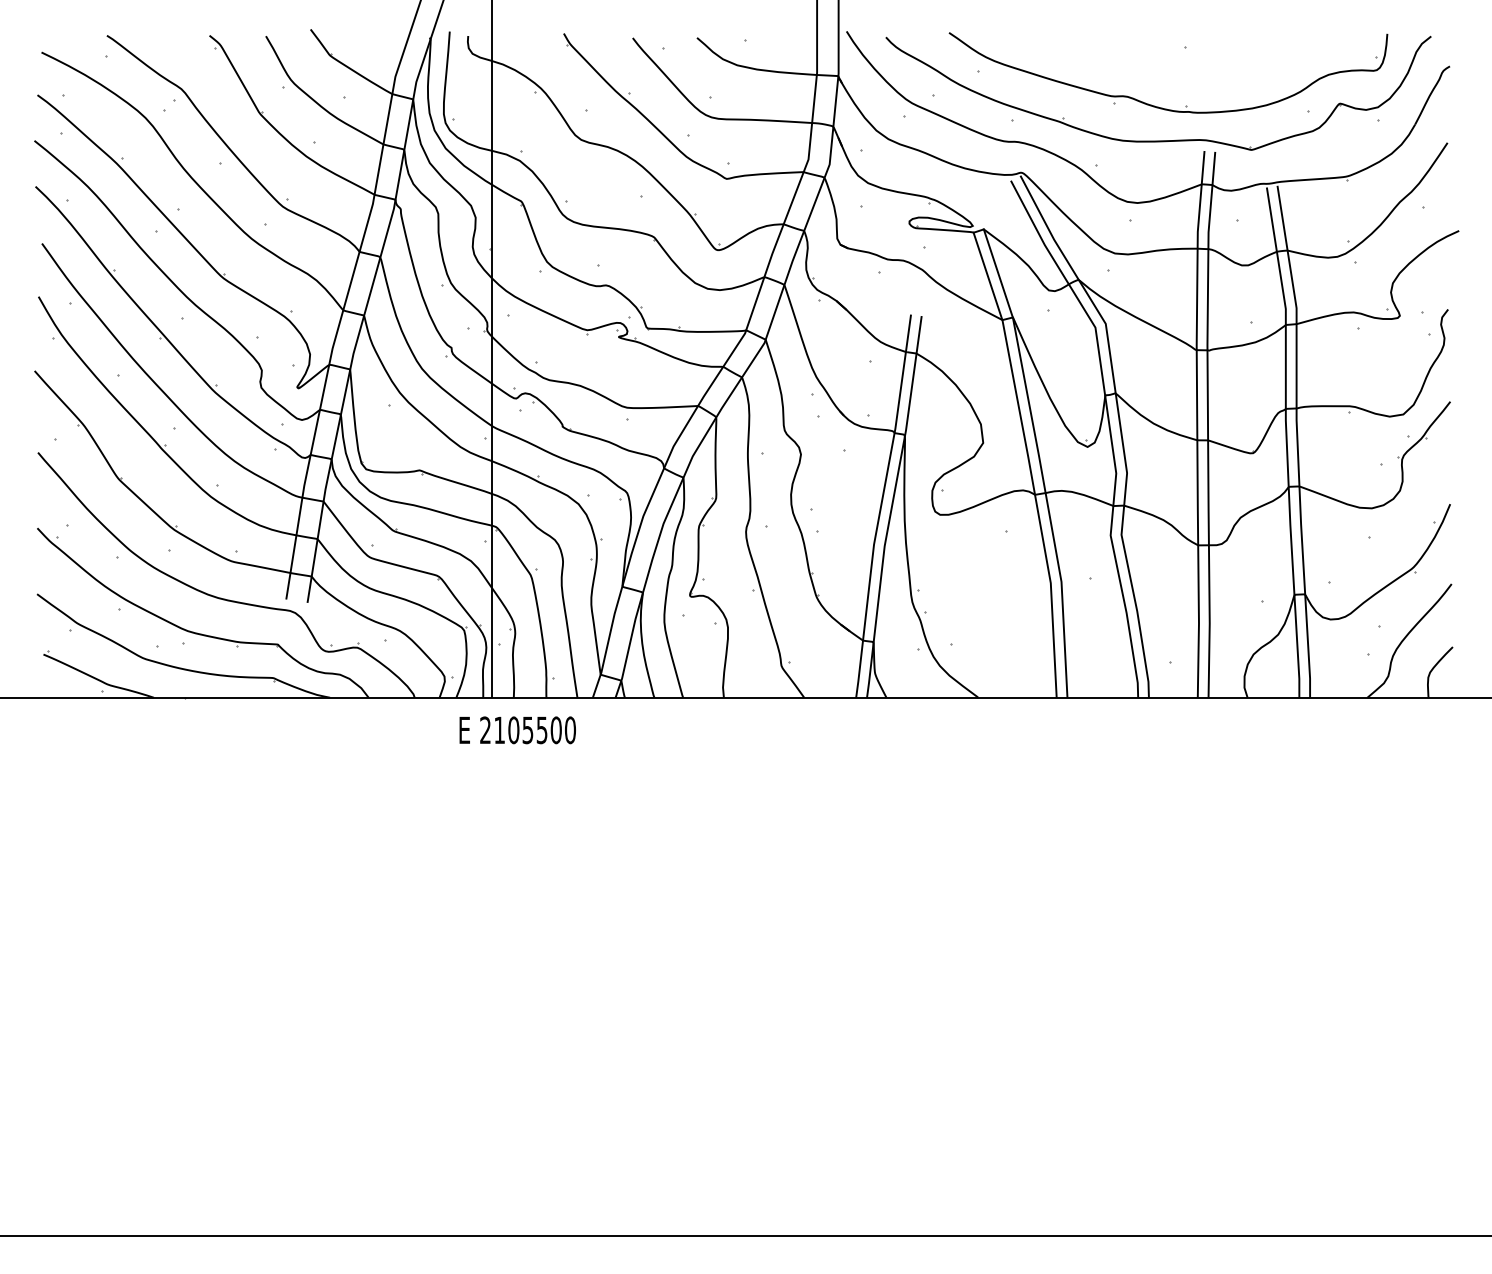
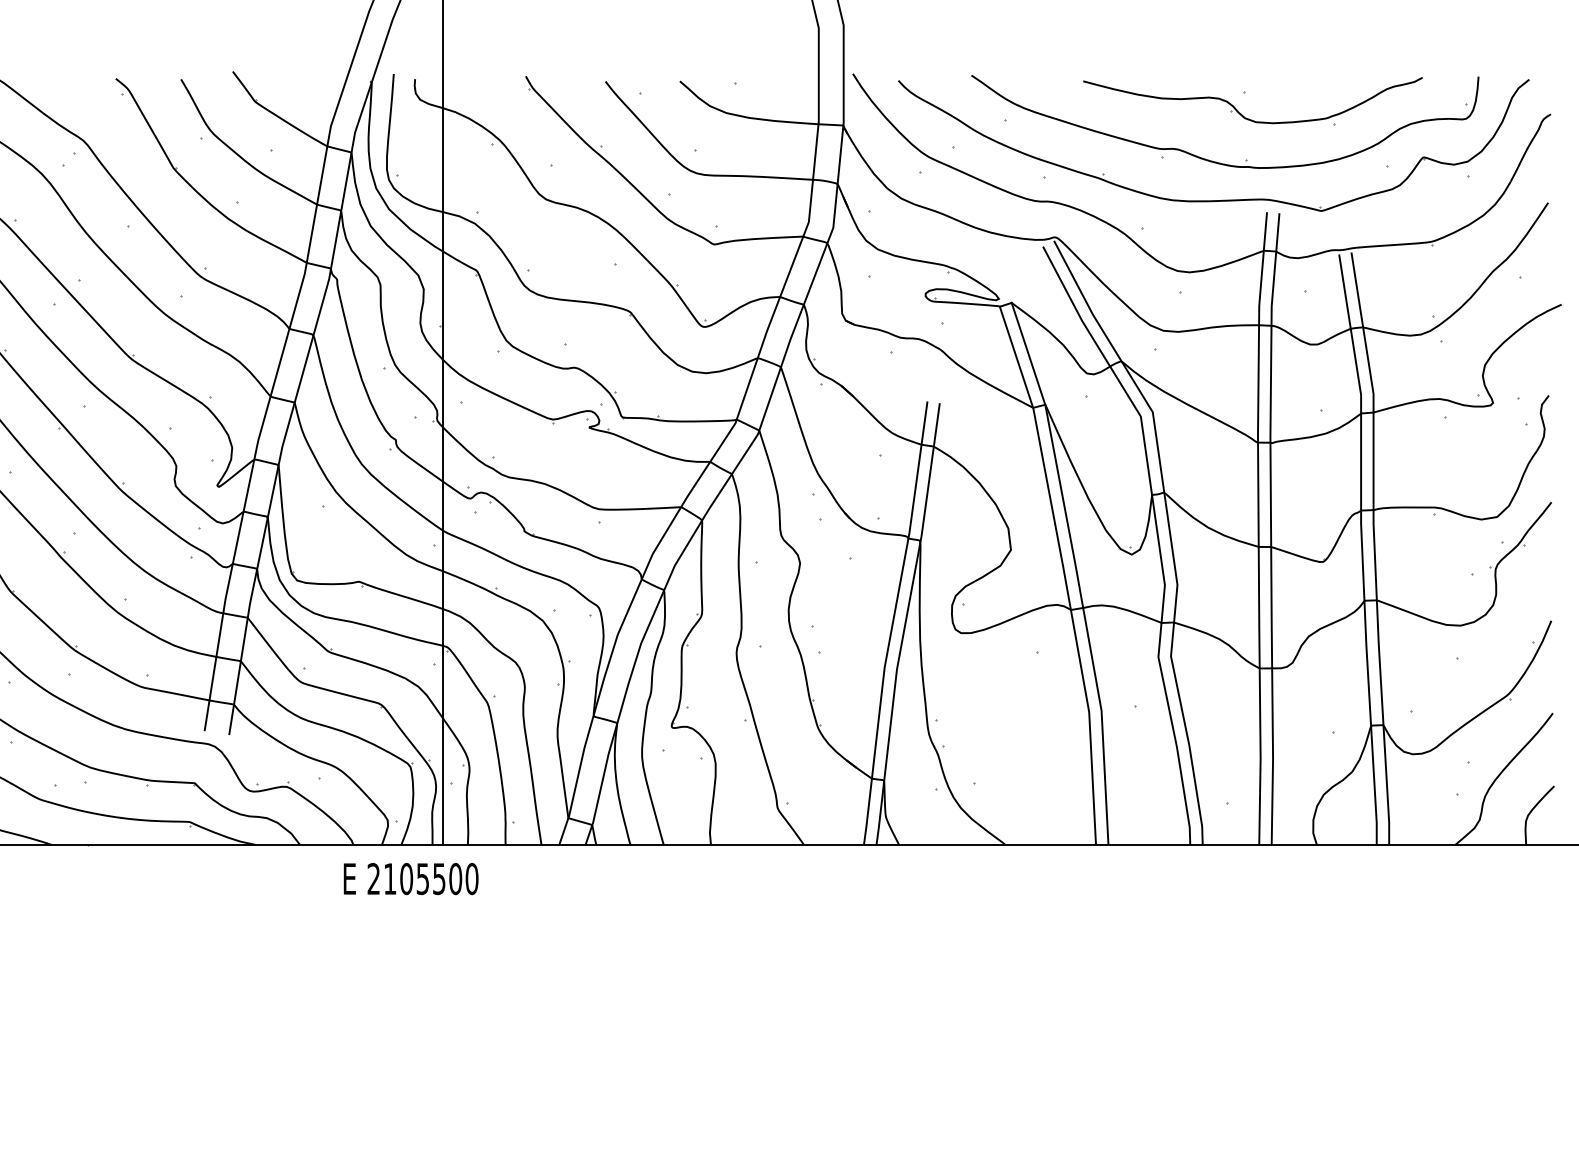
part: (1182, 65) -> (1241, 113), added
text: (517, 730) -> (410, 879), moved

